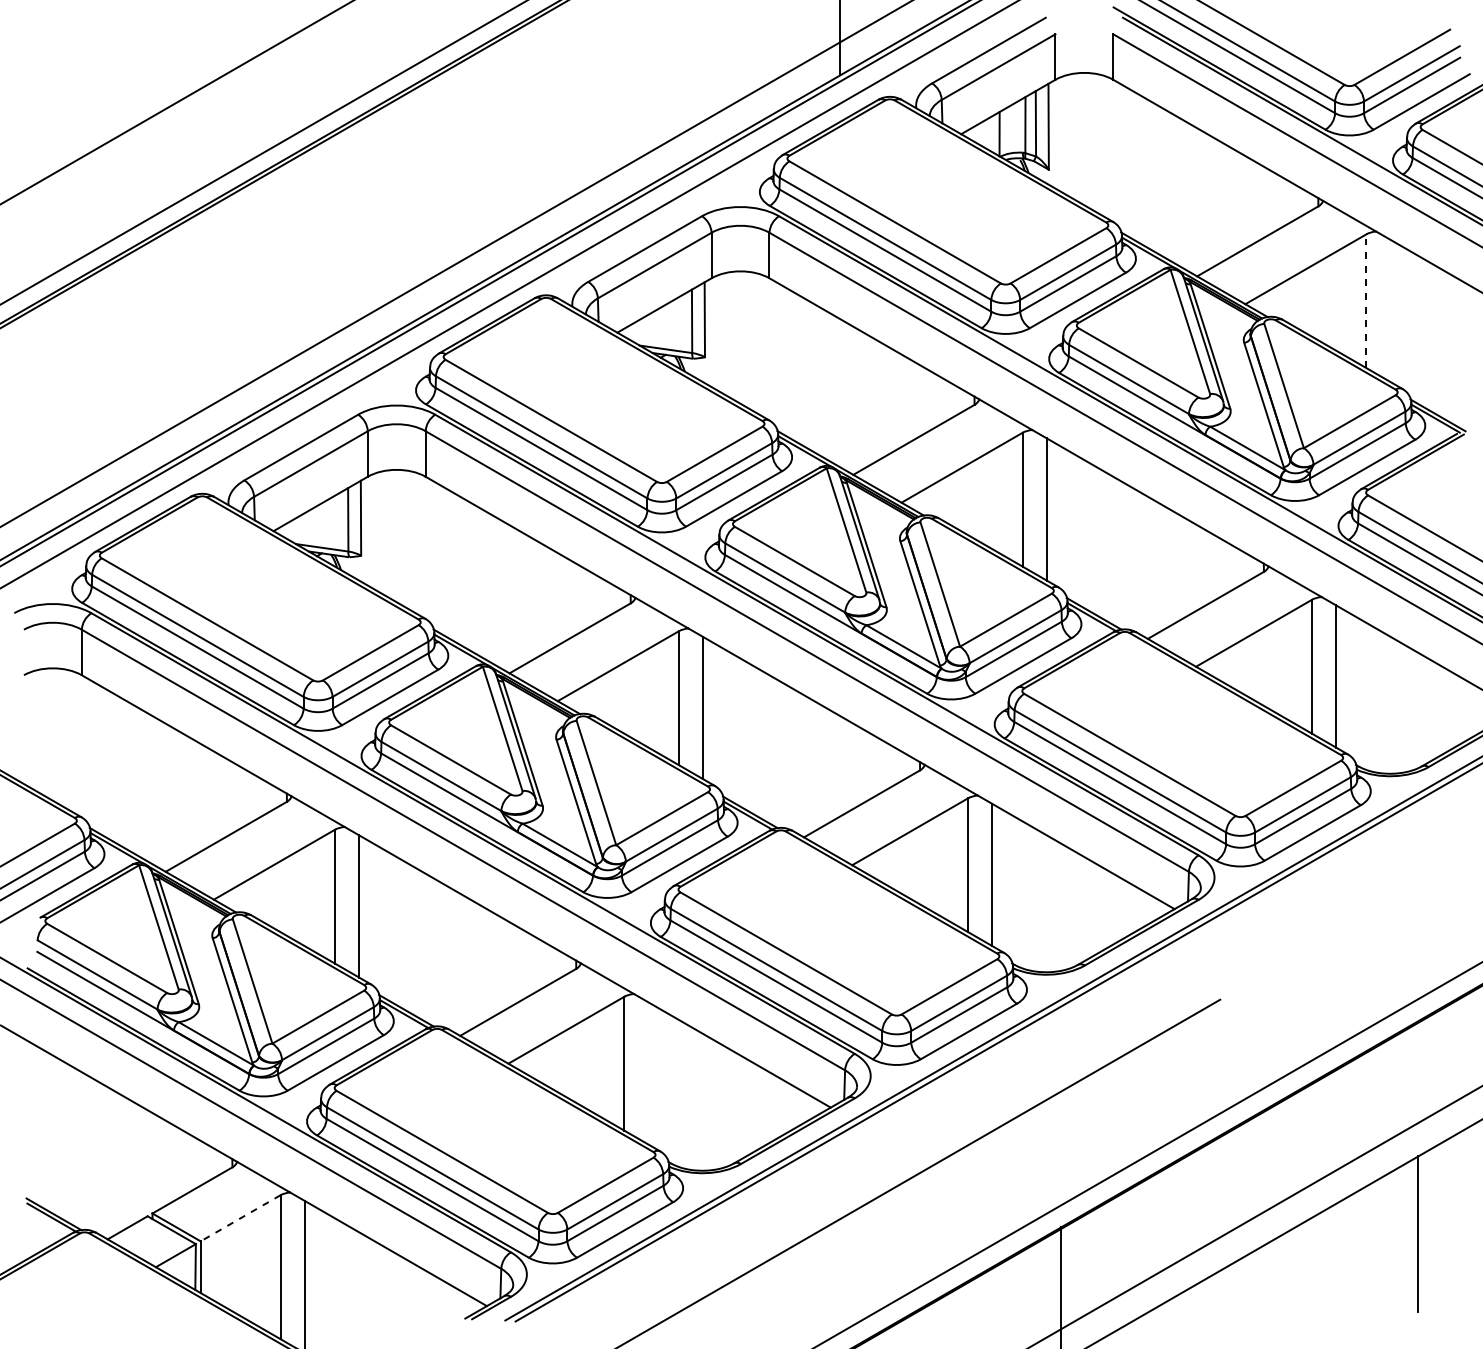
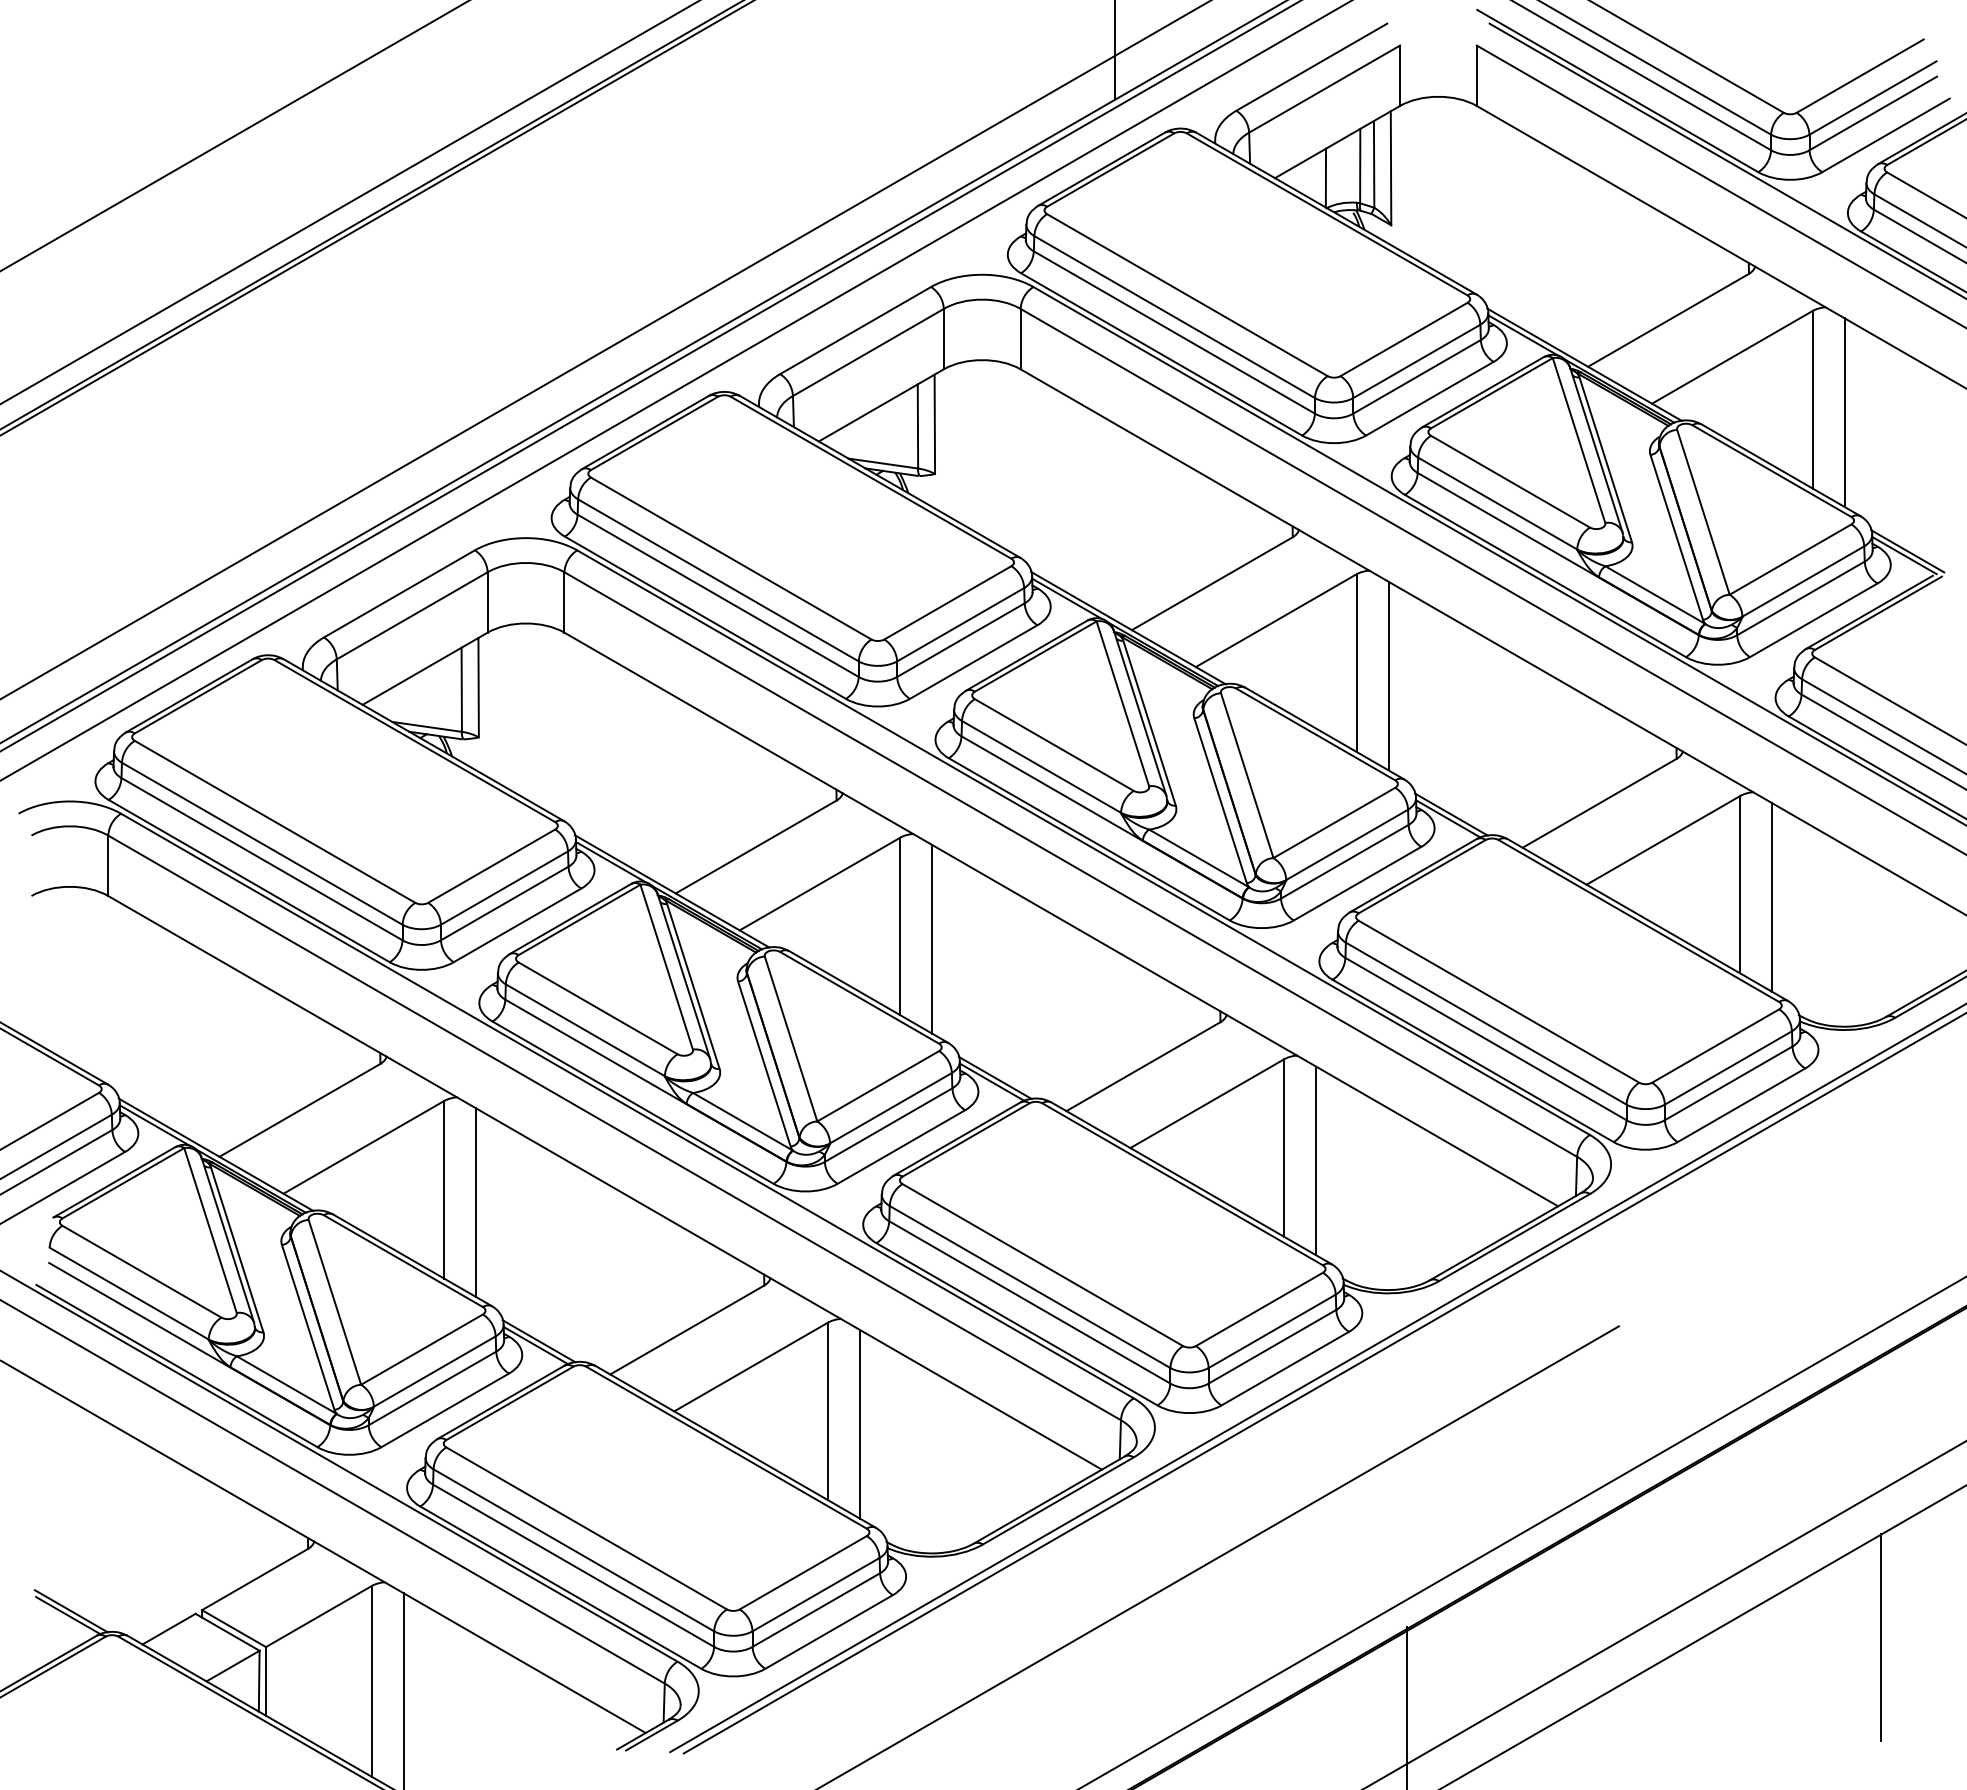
line: (1366, 301) -> (1812, 399), dashed -> solid
line: (1390, 310) -> (1844, 412), added
line: (648, 1073) -> (860, 1424), added
line: (240, 1218) -> (318, 1616), dashed -> solid

